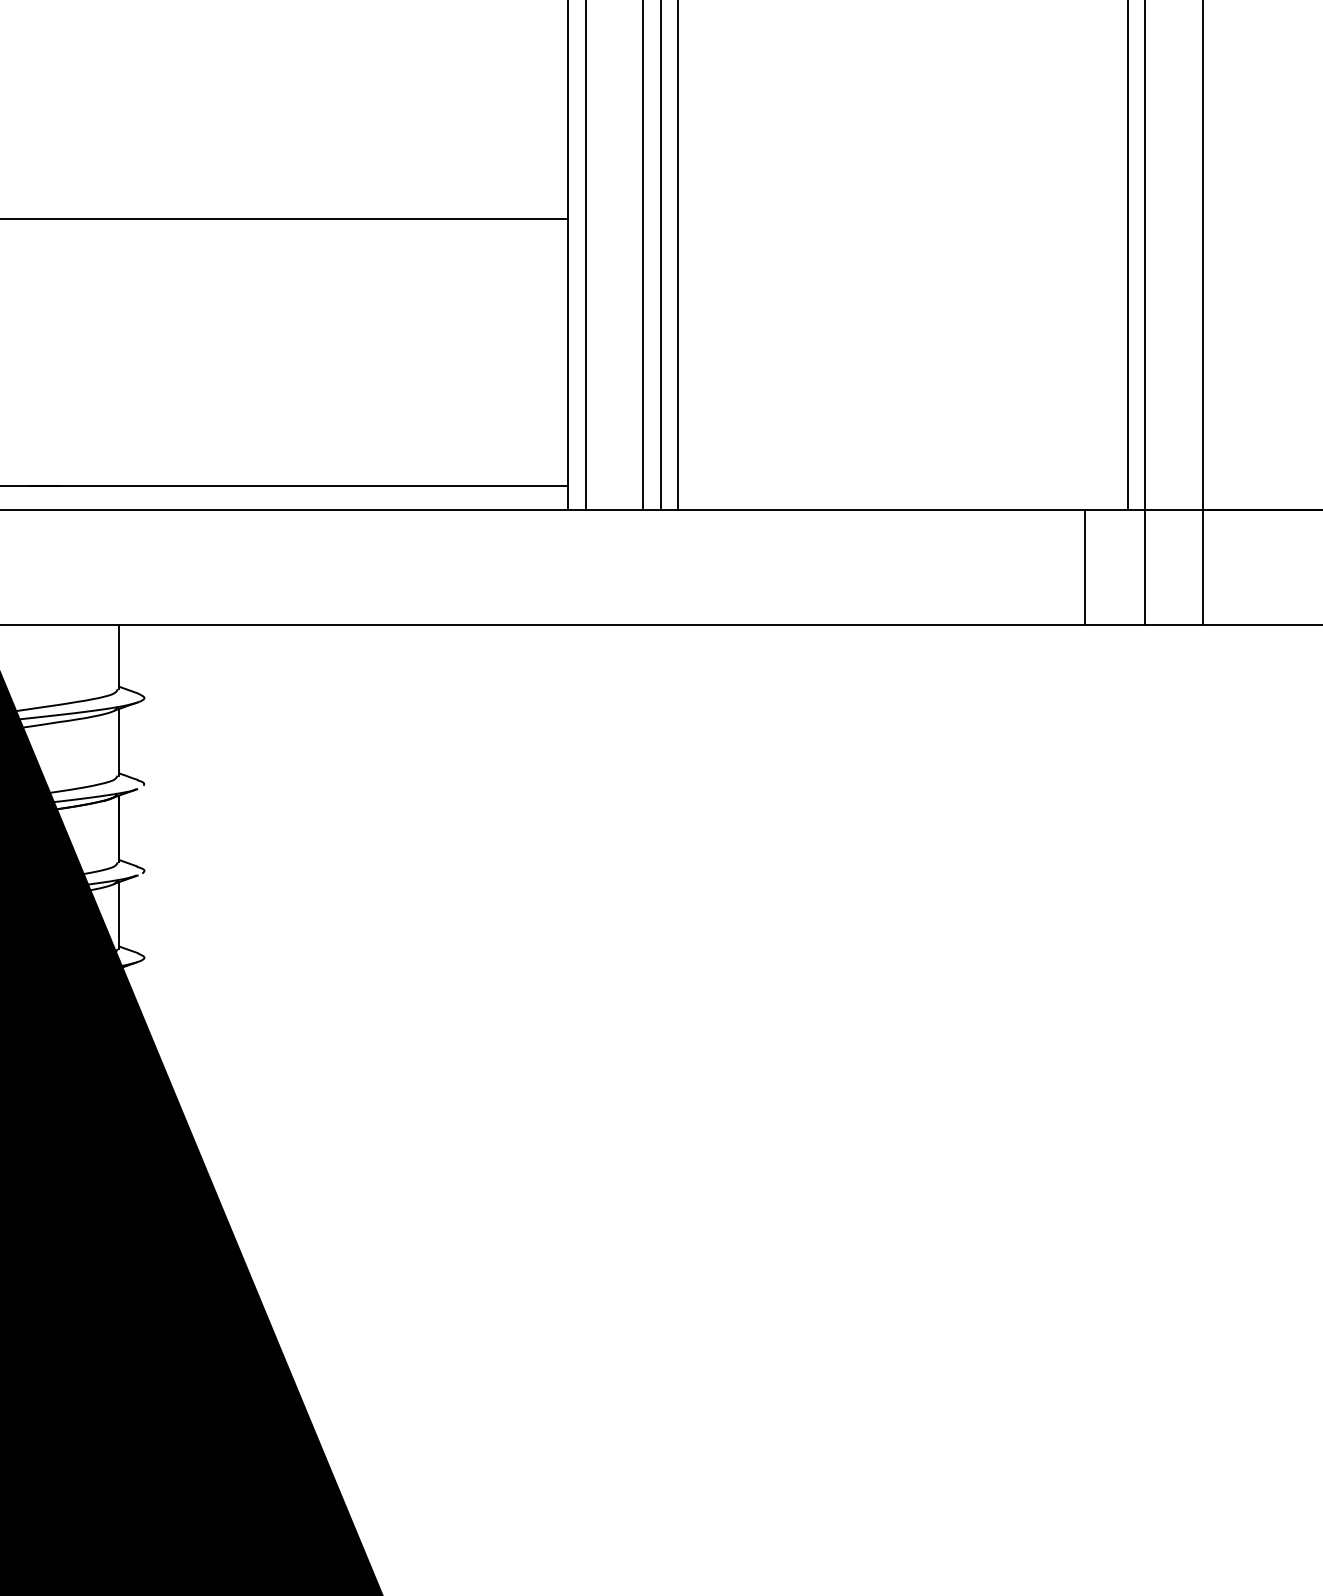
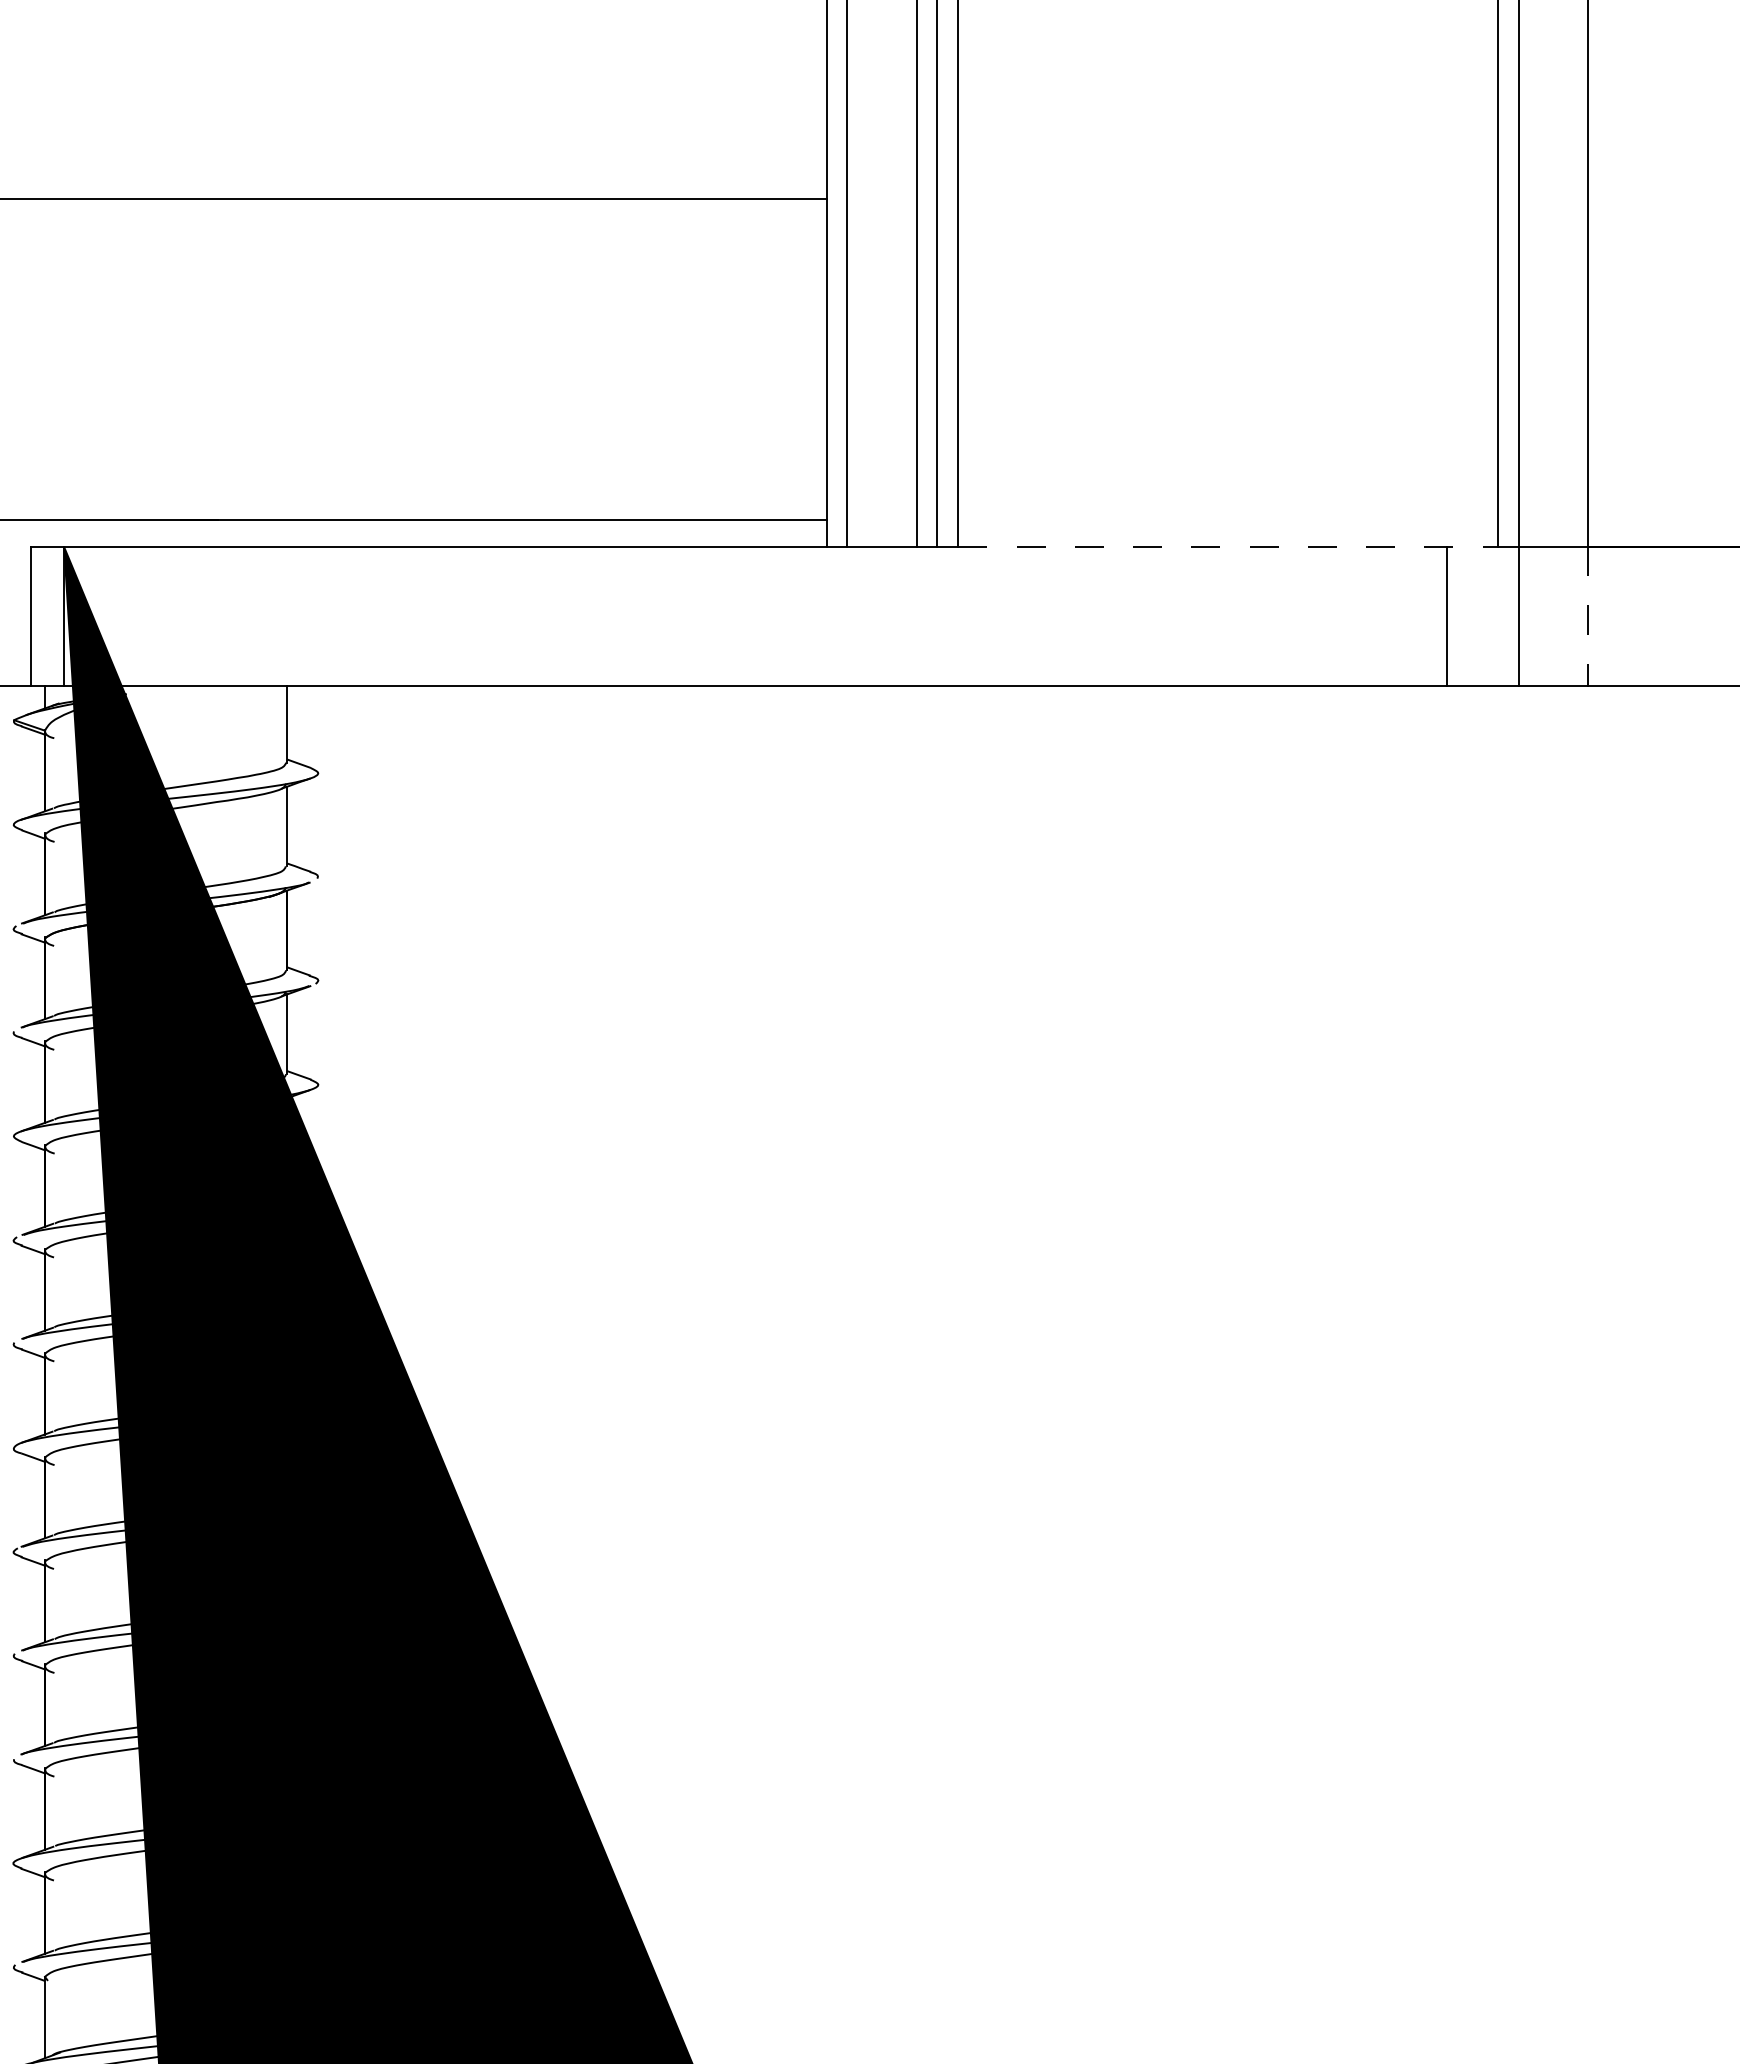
line: (903, 509) -> (1228, 547), solid -> dashed
line: (1202, 568) -> (1587, 617), solid -> dashed

